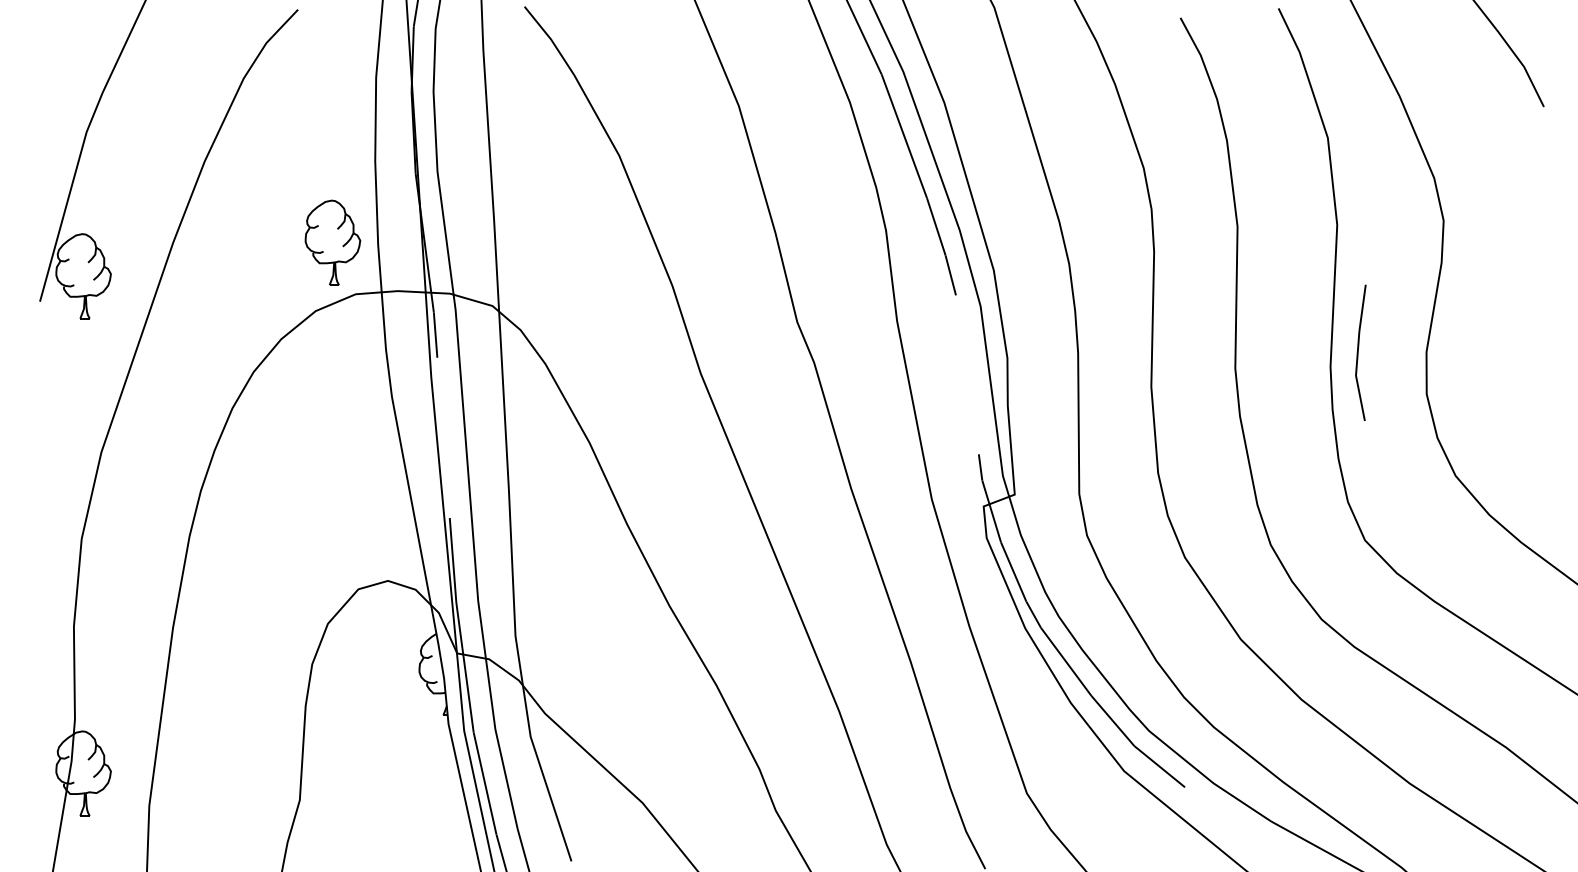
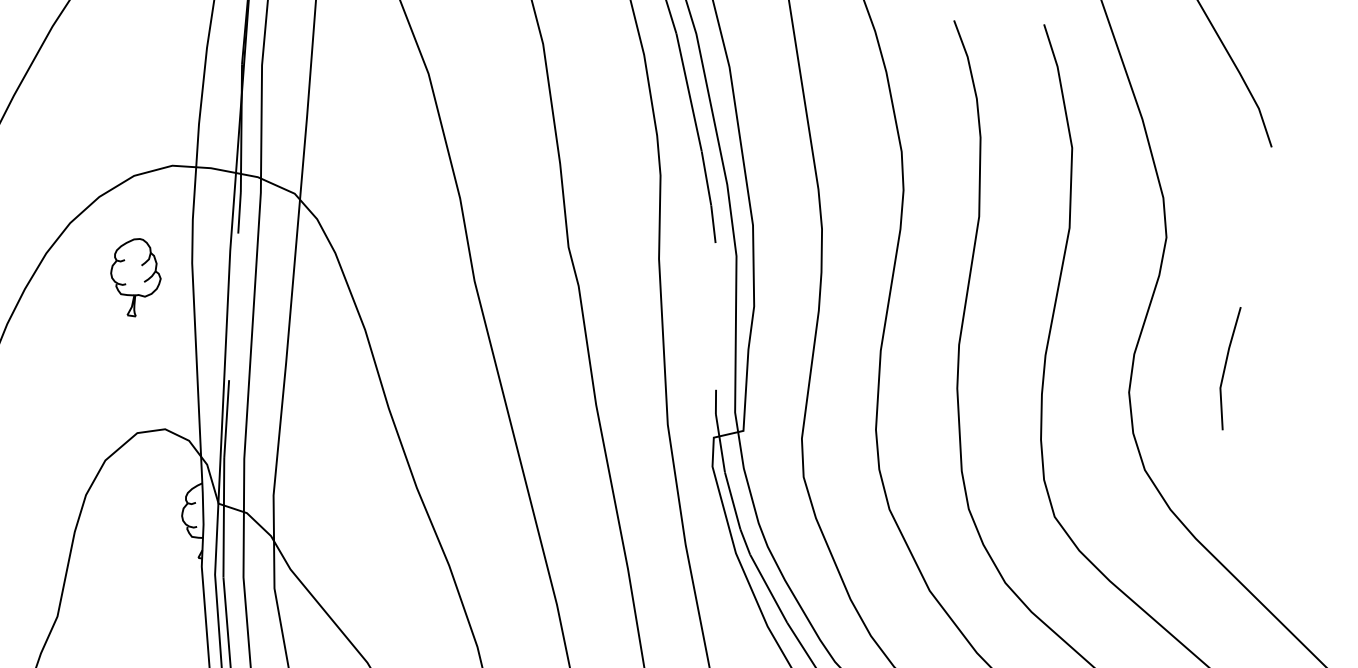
part: (332, 242) -> (135, 277), moved
line: (1358, 352) -> (1225, 367), moved

